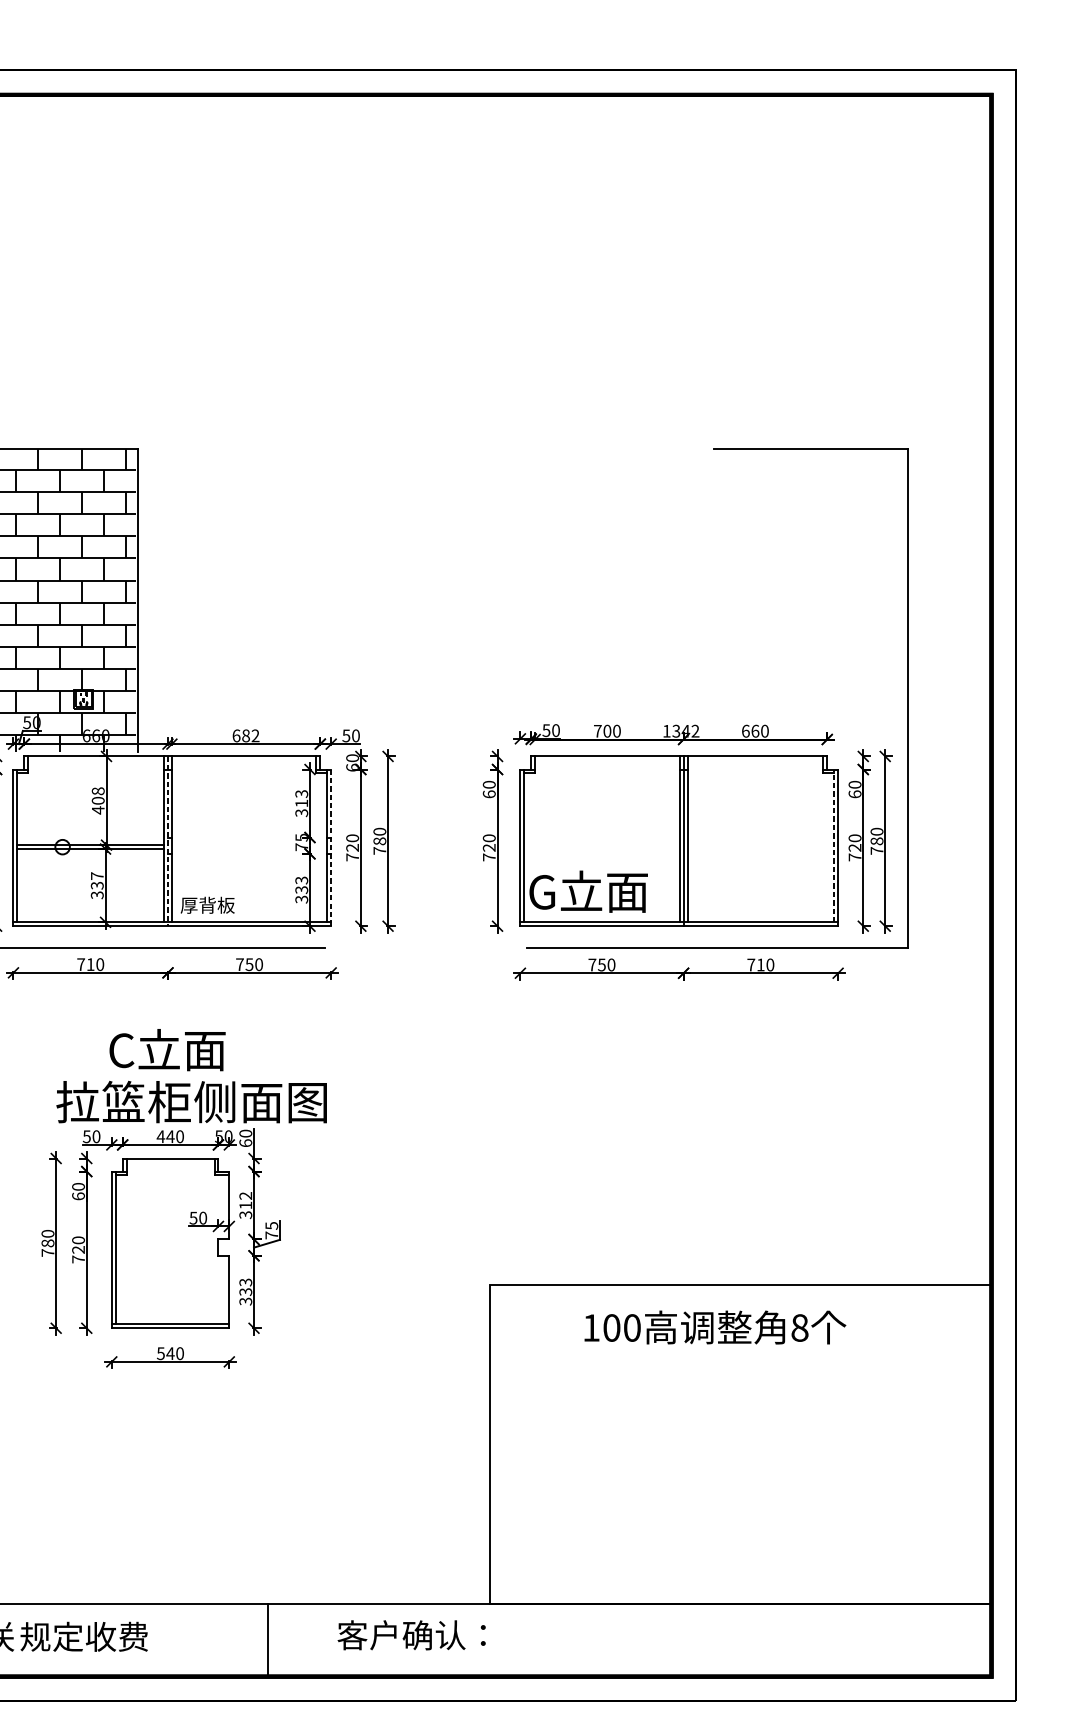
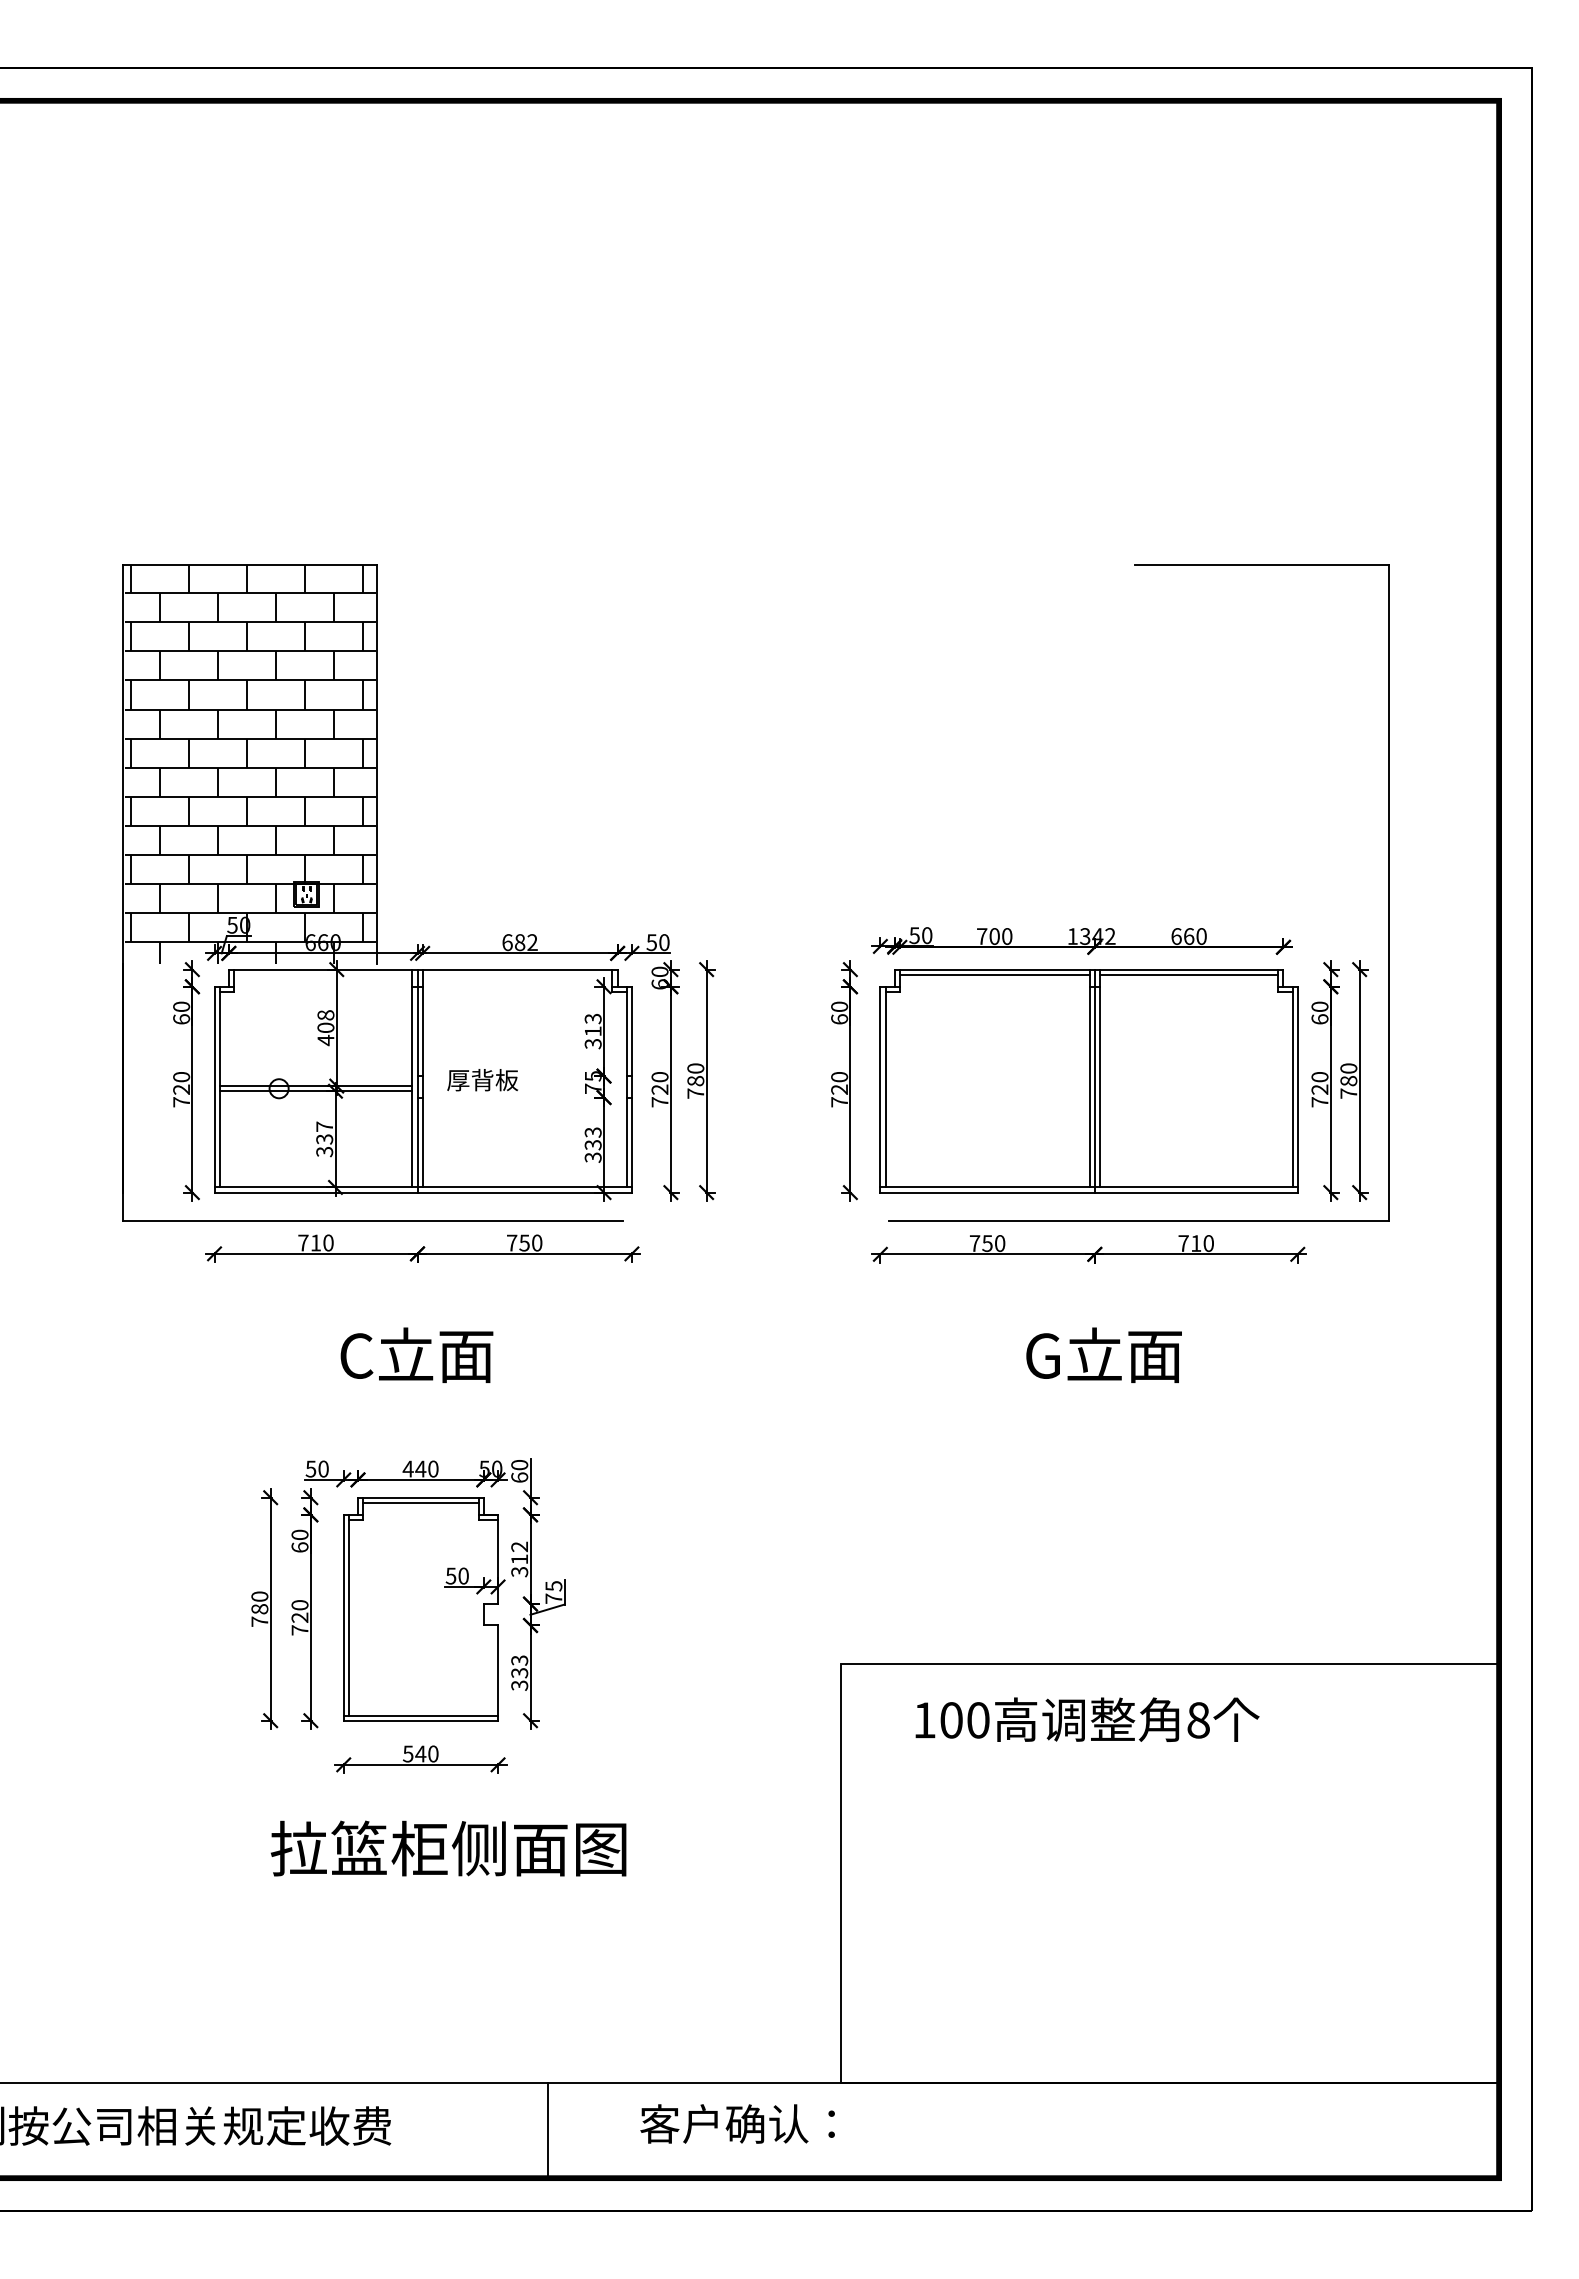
line: (607, 760) -> (994, 974), added
line: (754, 760) -> (1188, 974), added
line: (167, 841) -> (417, 1081), dashed -> solid
line: (834, 845) -> (1292, 1086), dashed -> solid
line: (330, 847) -> (631, 1089), dashed -> solid
text: (588, 891) -> (1103, 1354), moved
text: (207, 905) -> (482, 1080), moved
text: (191, 1102) -> (448, 1848), moved
line: (170, 1162) -> (420, 1502), added
text: (715, 1327) -> (1087, 1719), moved

